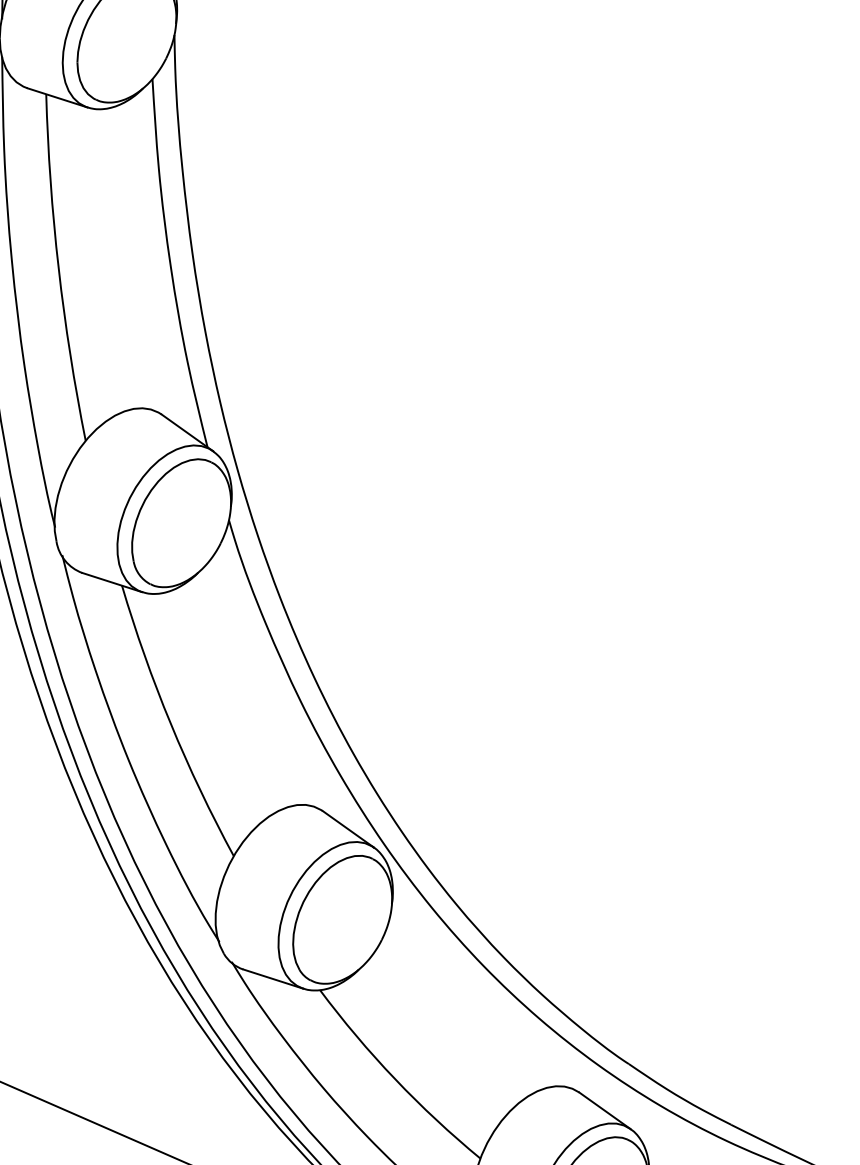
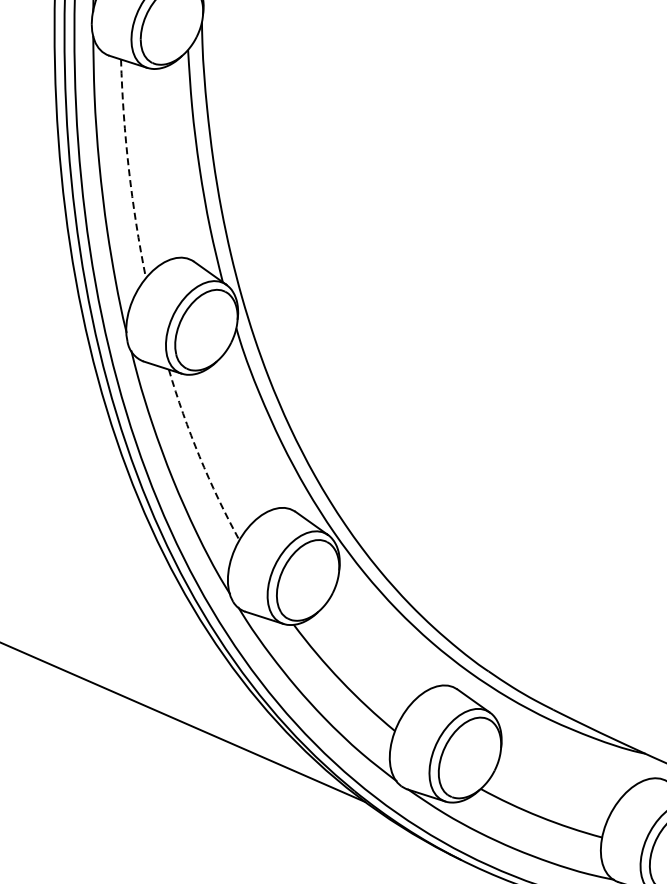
arc: (58, 268) -> (128, 169), solid -> dashed
arc: (170, 723) -> (199, 456), solid -> dashed

